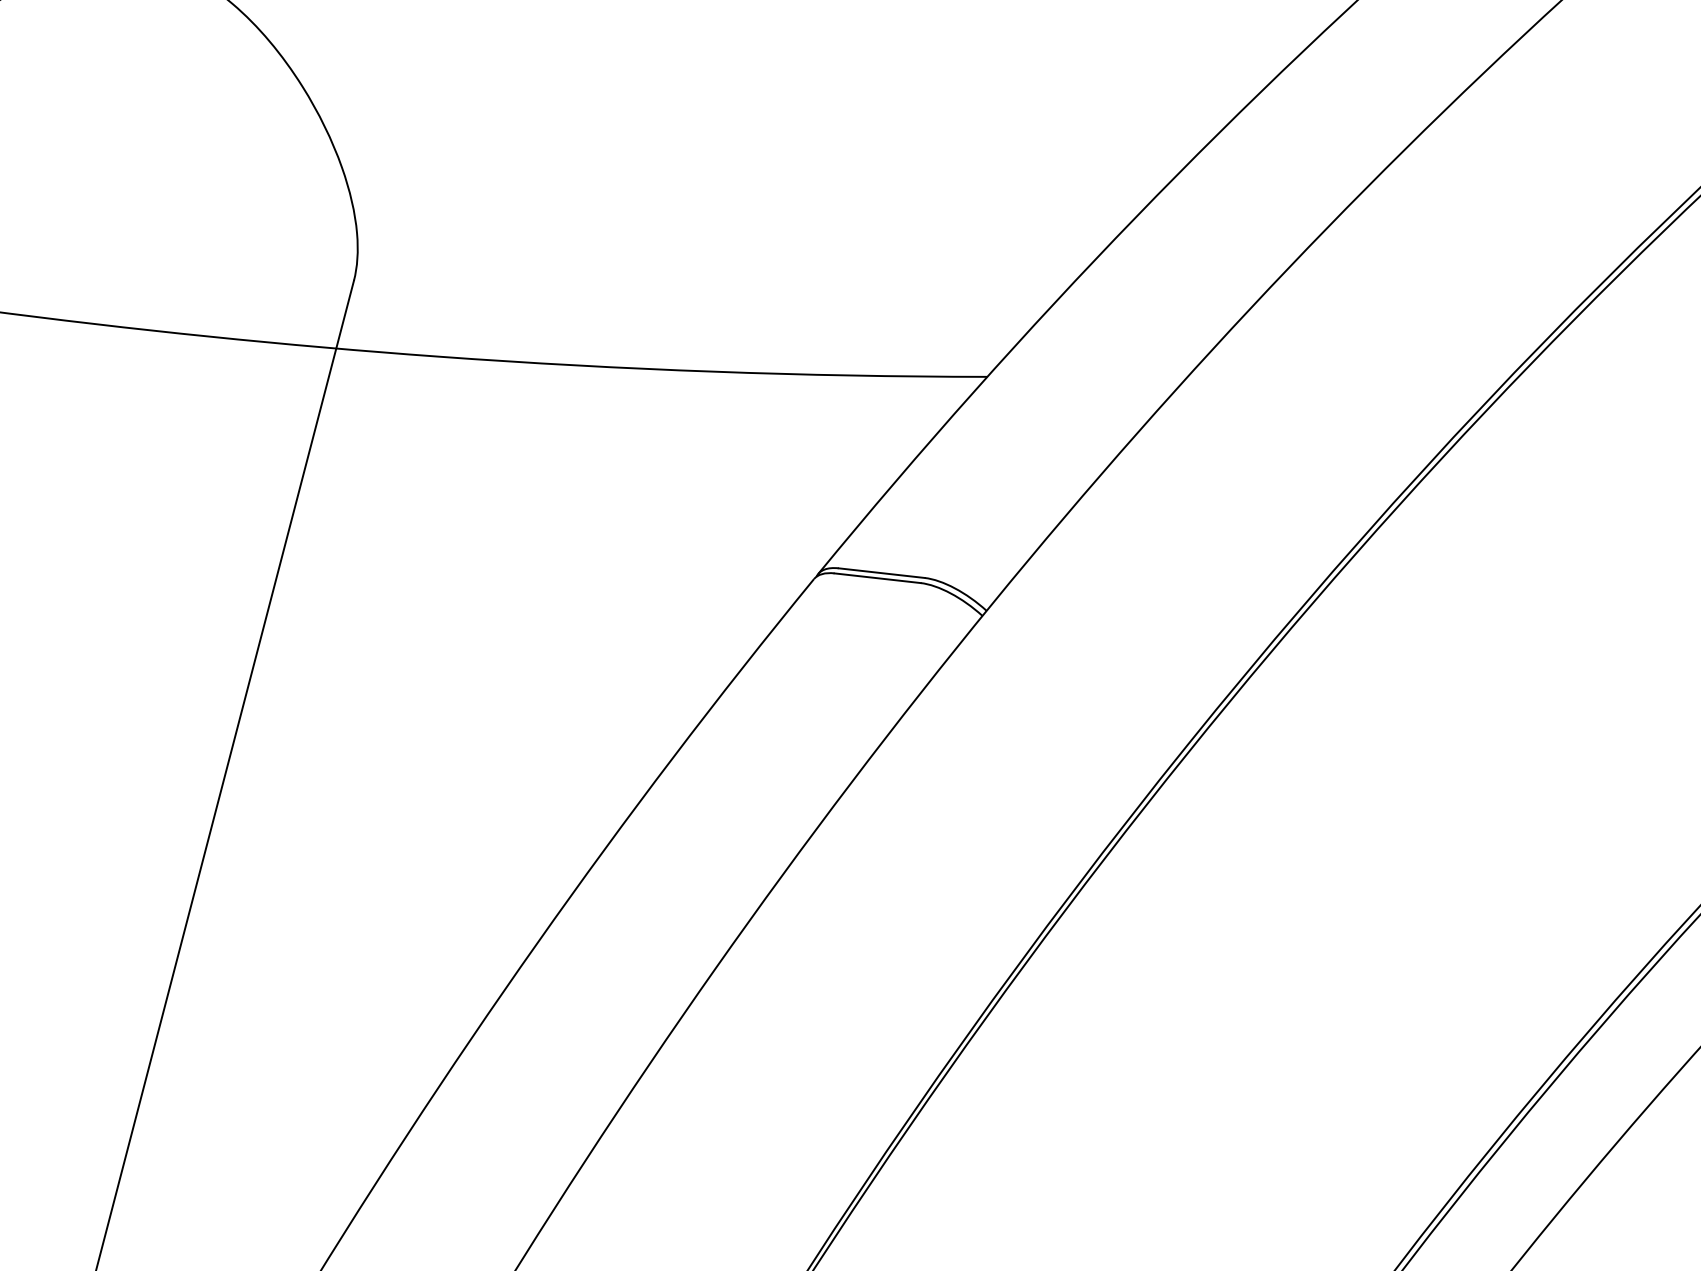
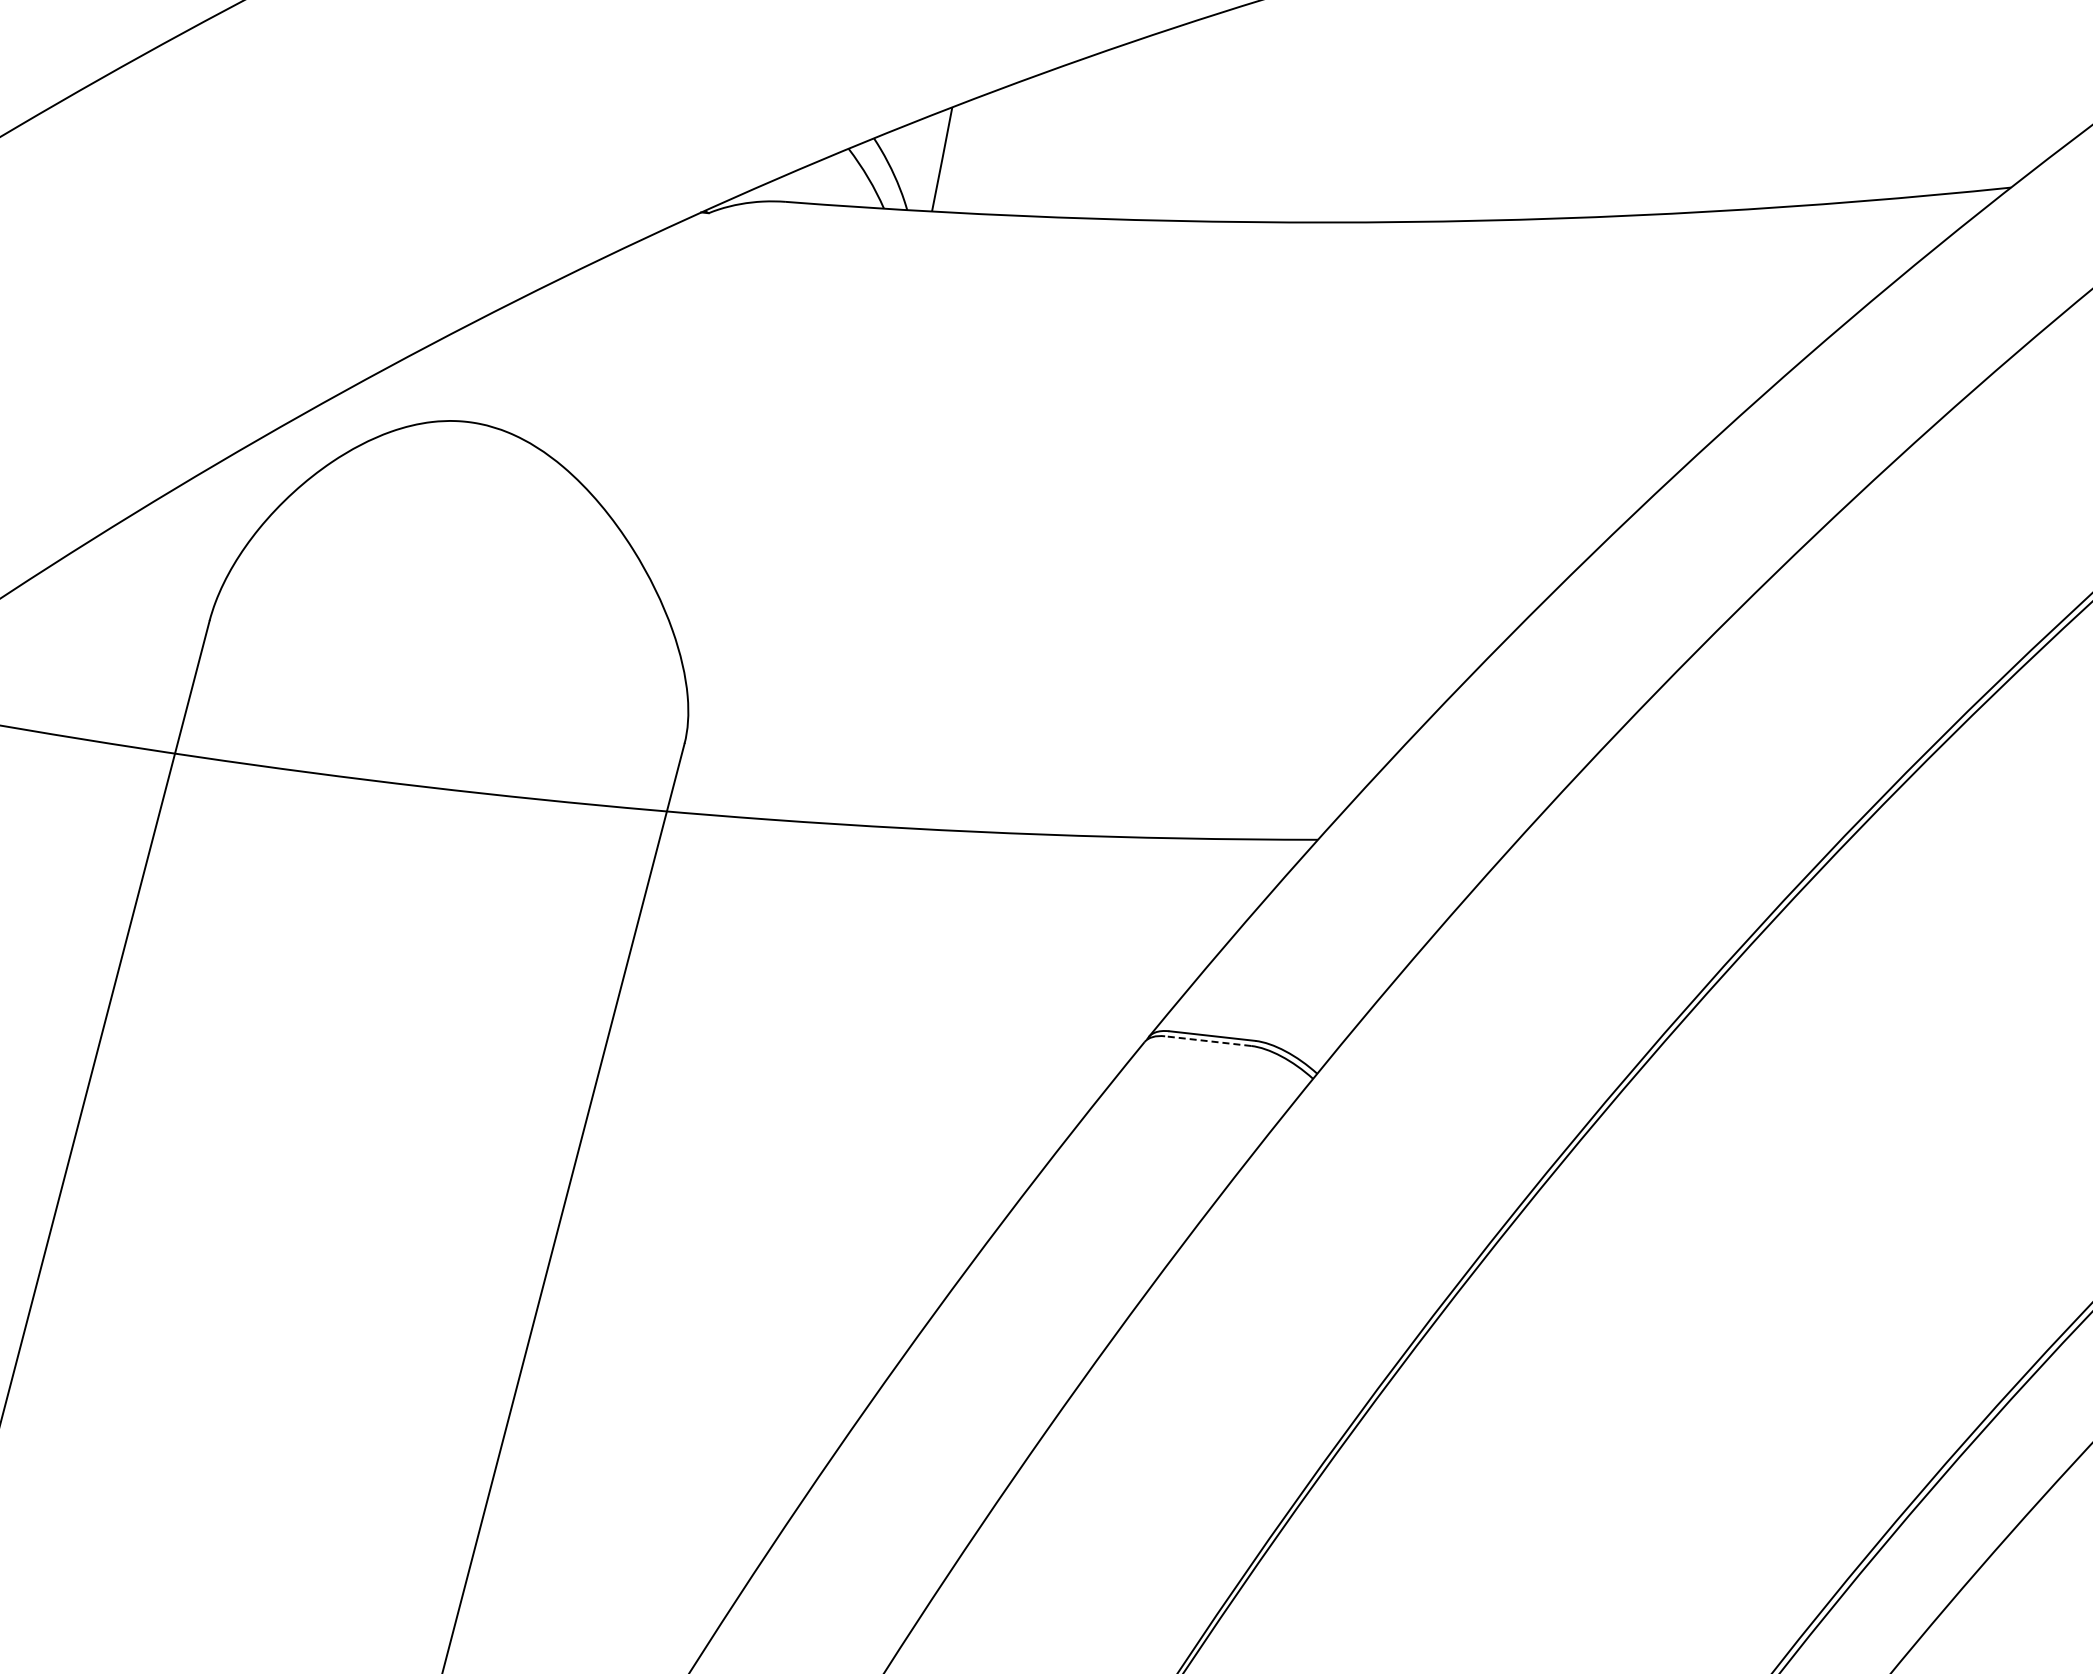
line: (876, 578) -> (1207, 1041), solid -> dashed

